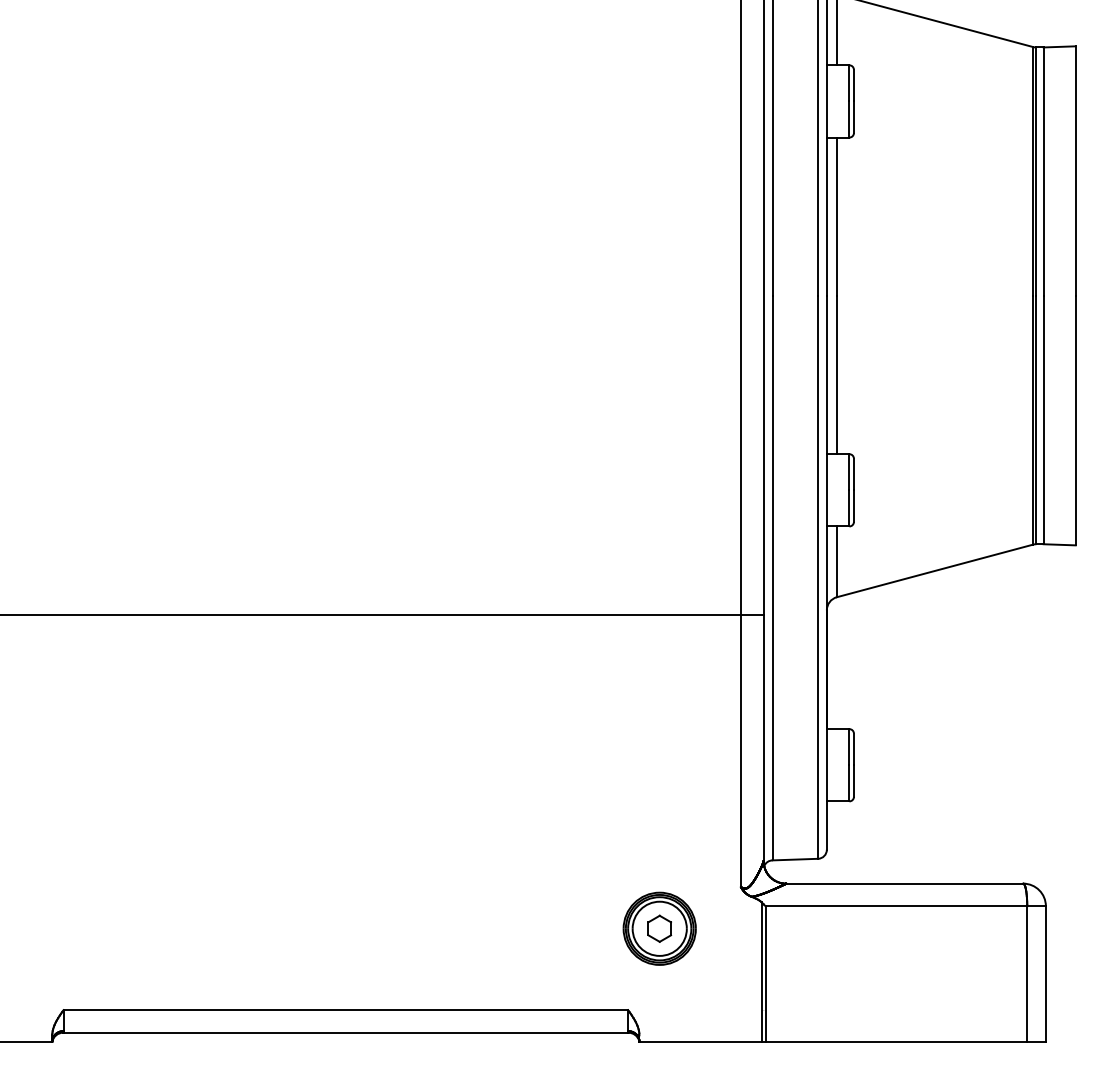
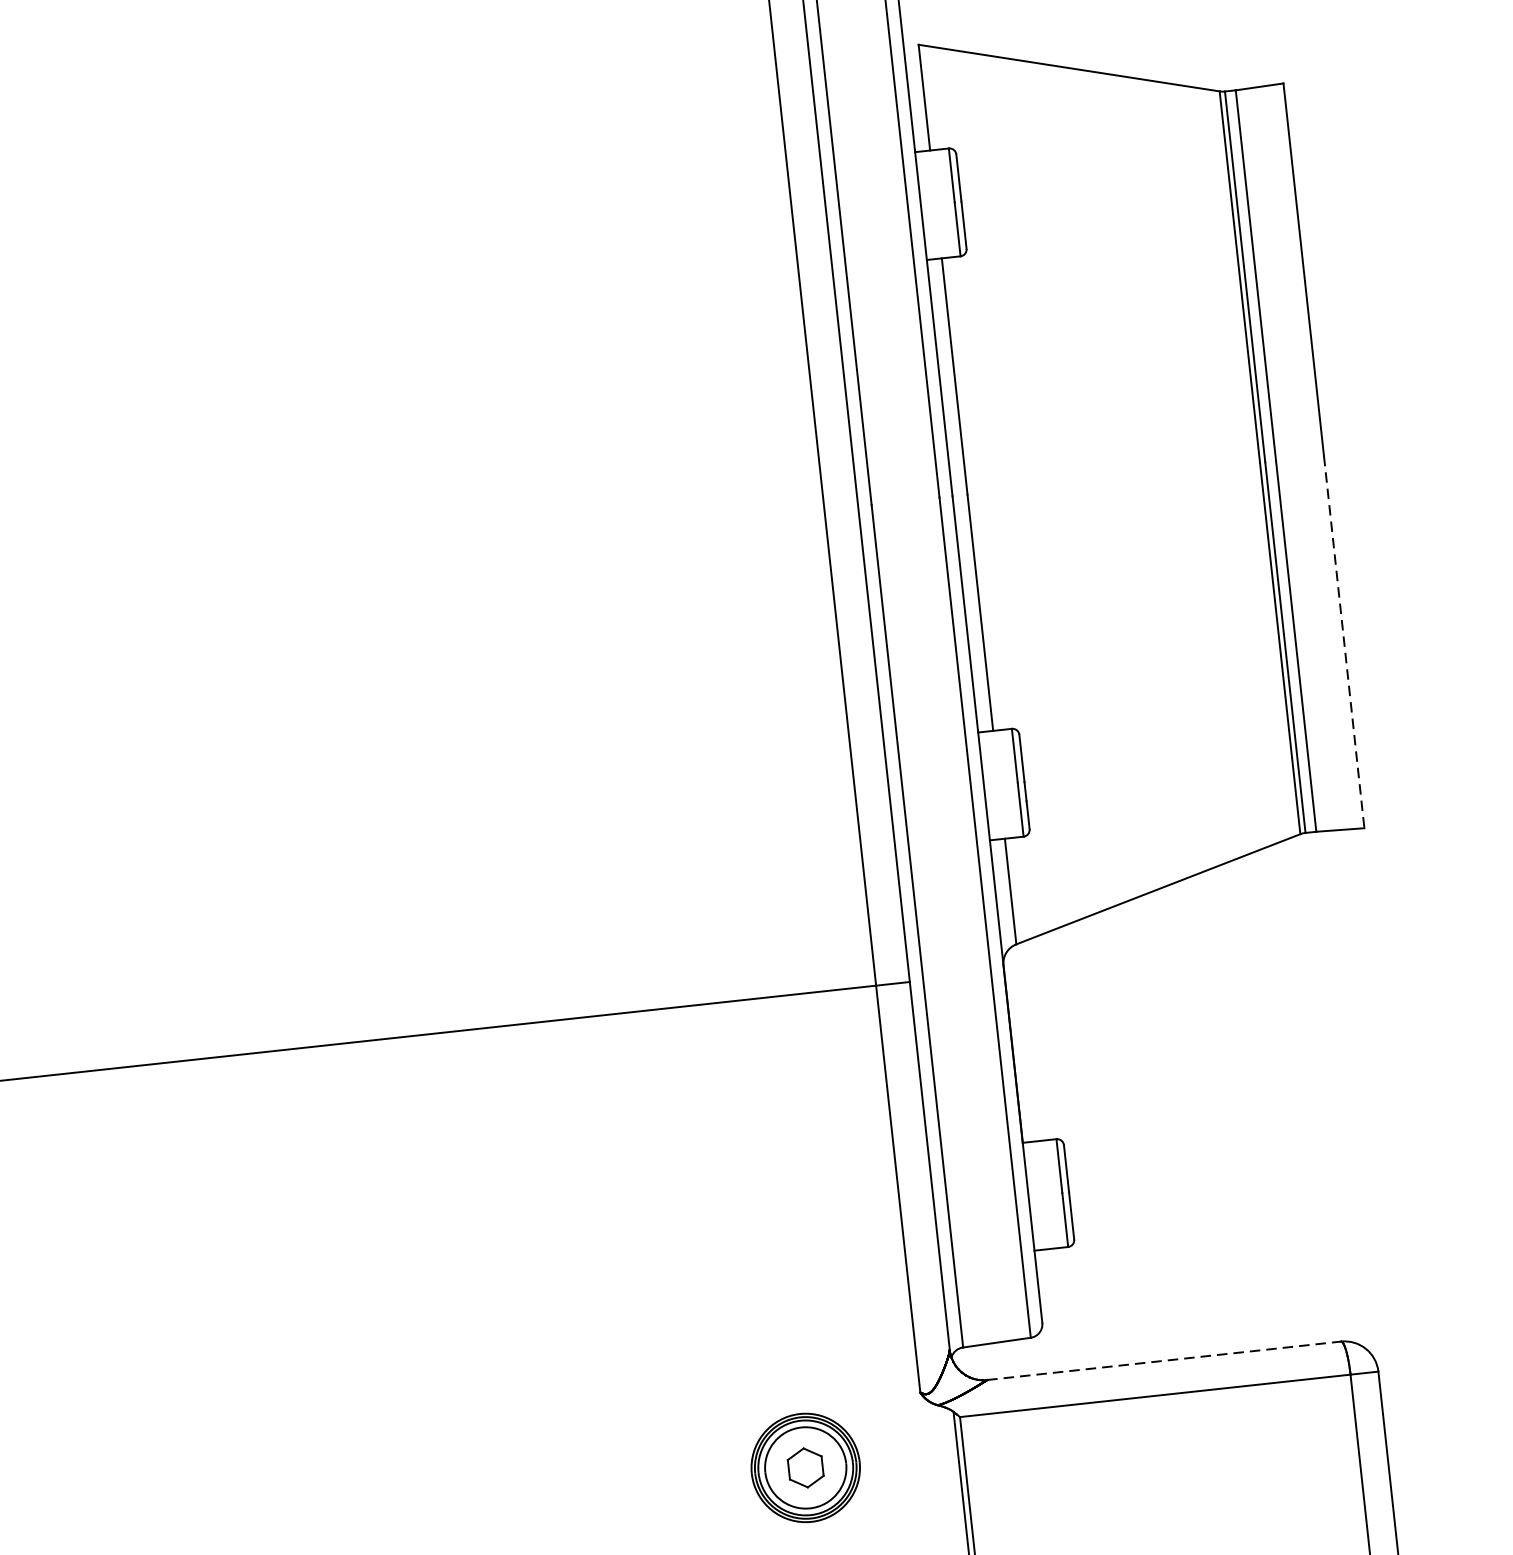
line: (1075, 420) -> (1343, 641), solid -> dashed
line: (904, 883) -> (1163, 1360), solid -> dashed

